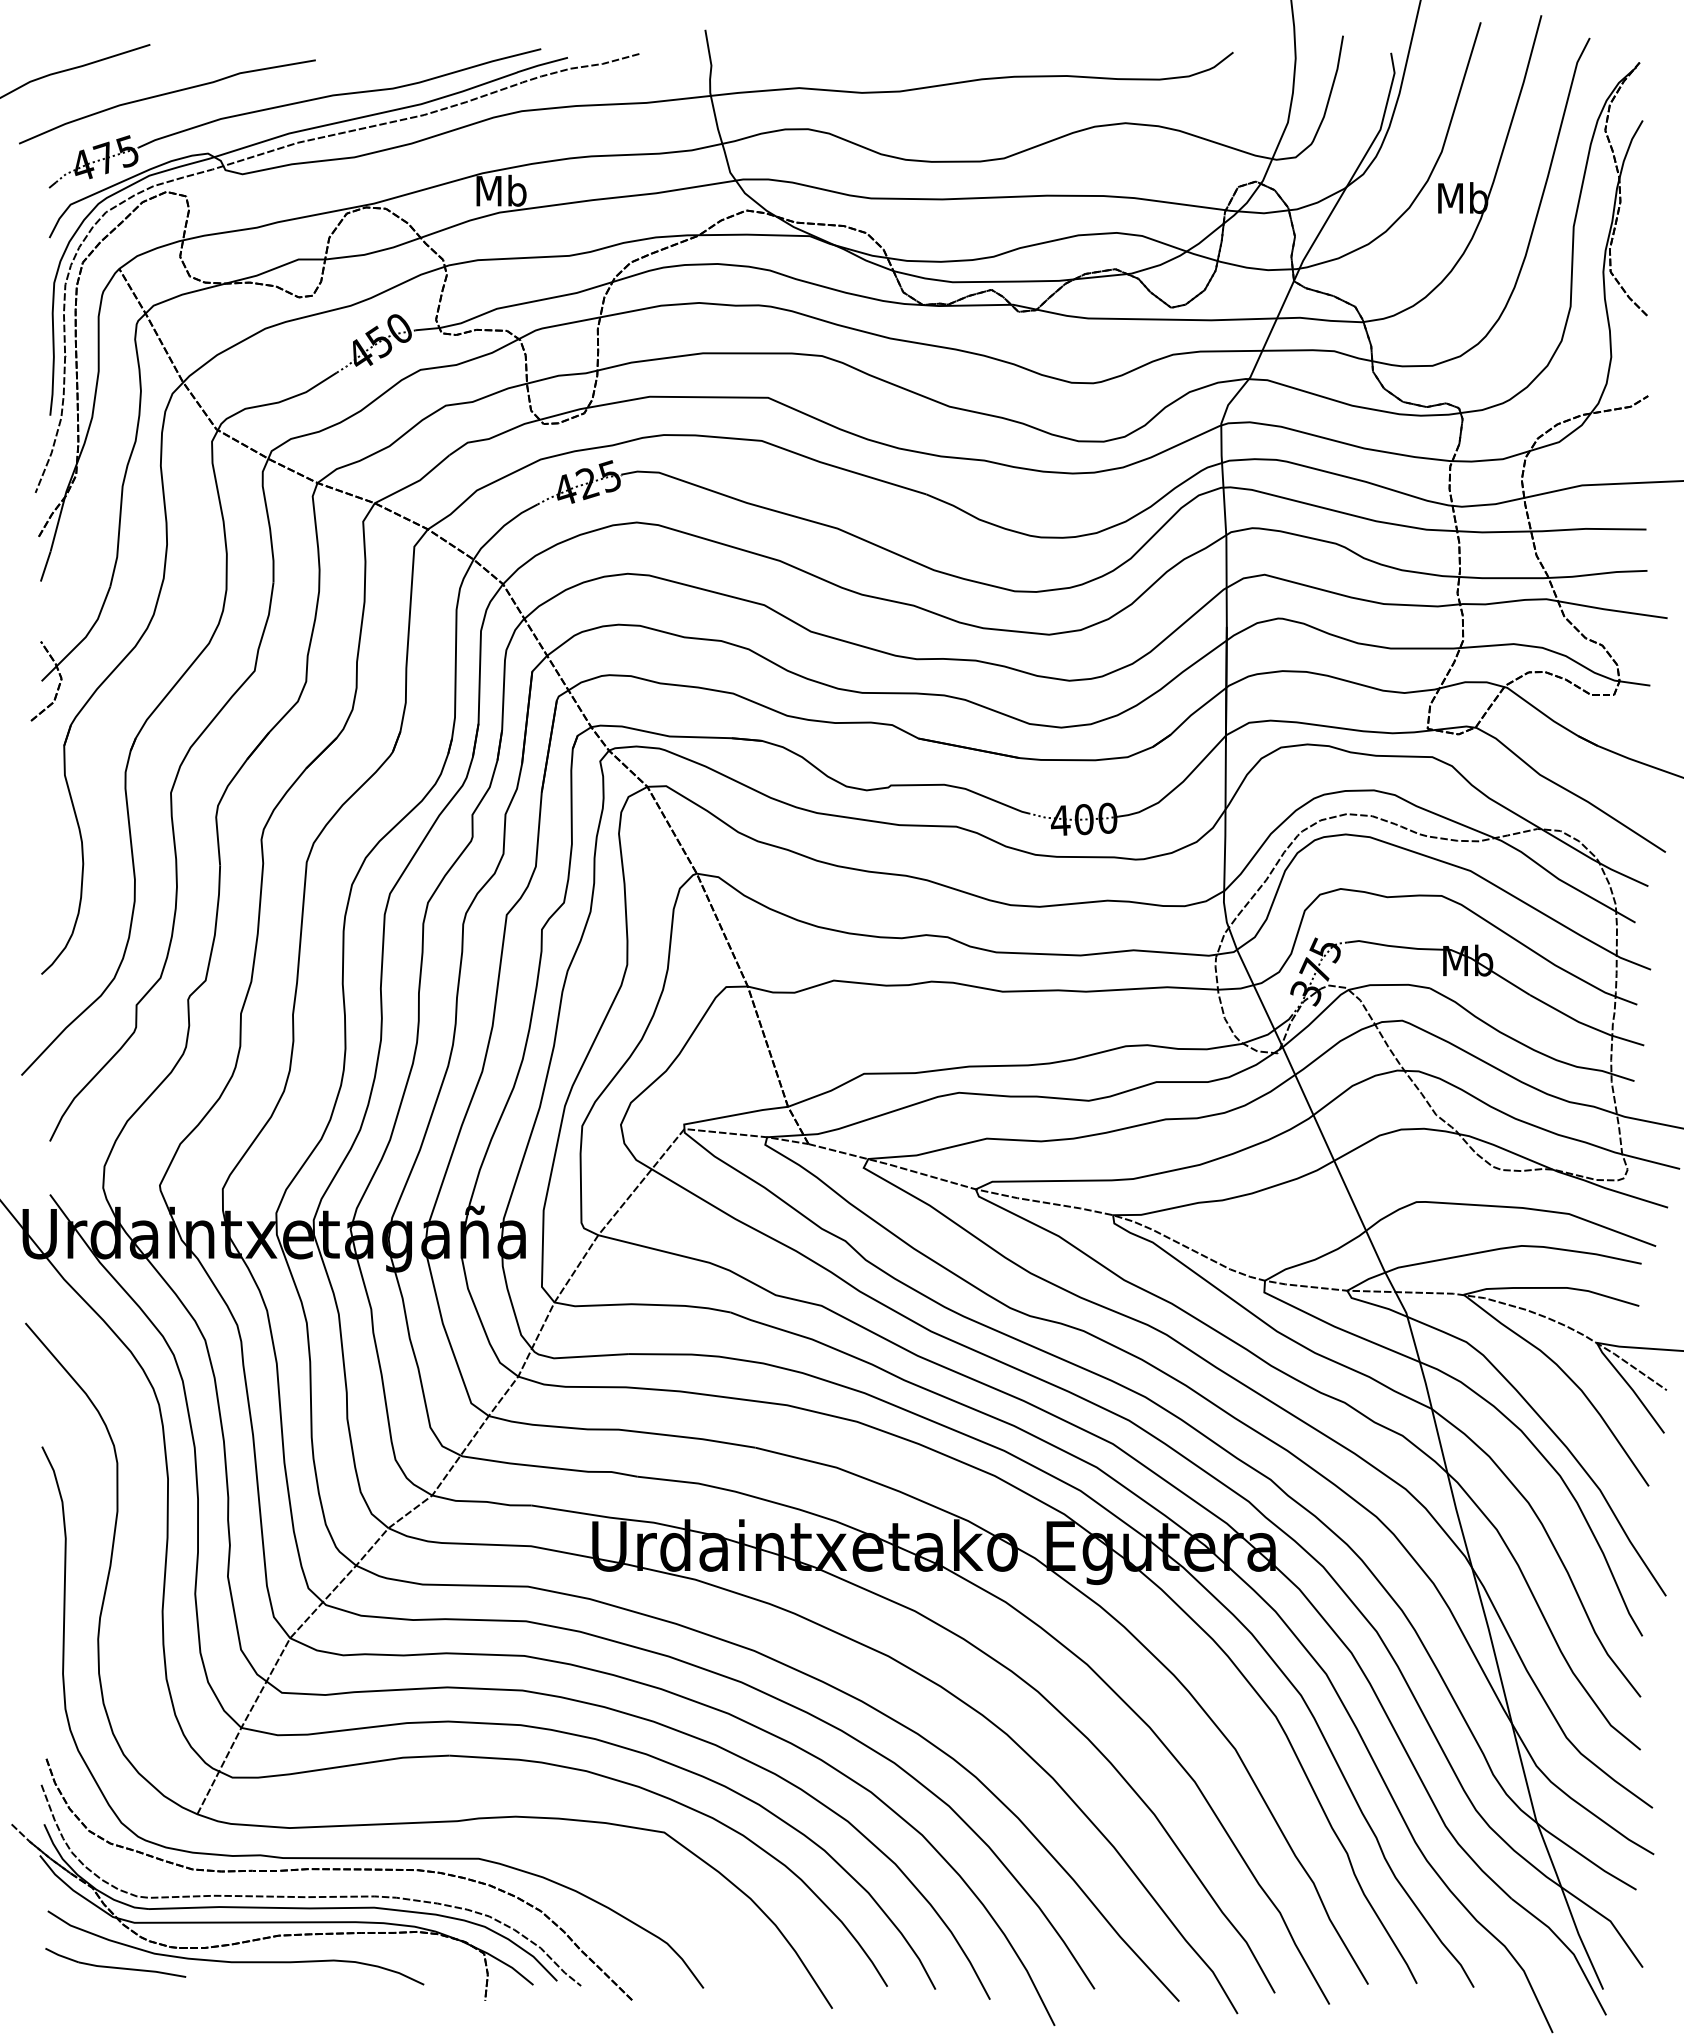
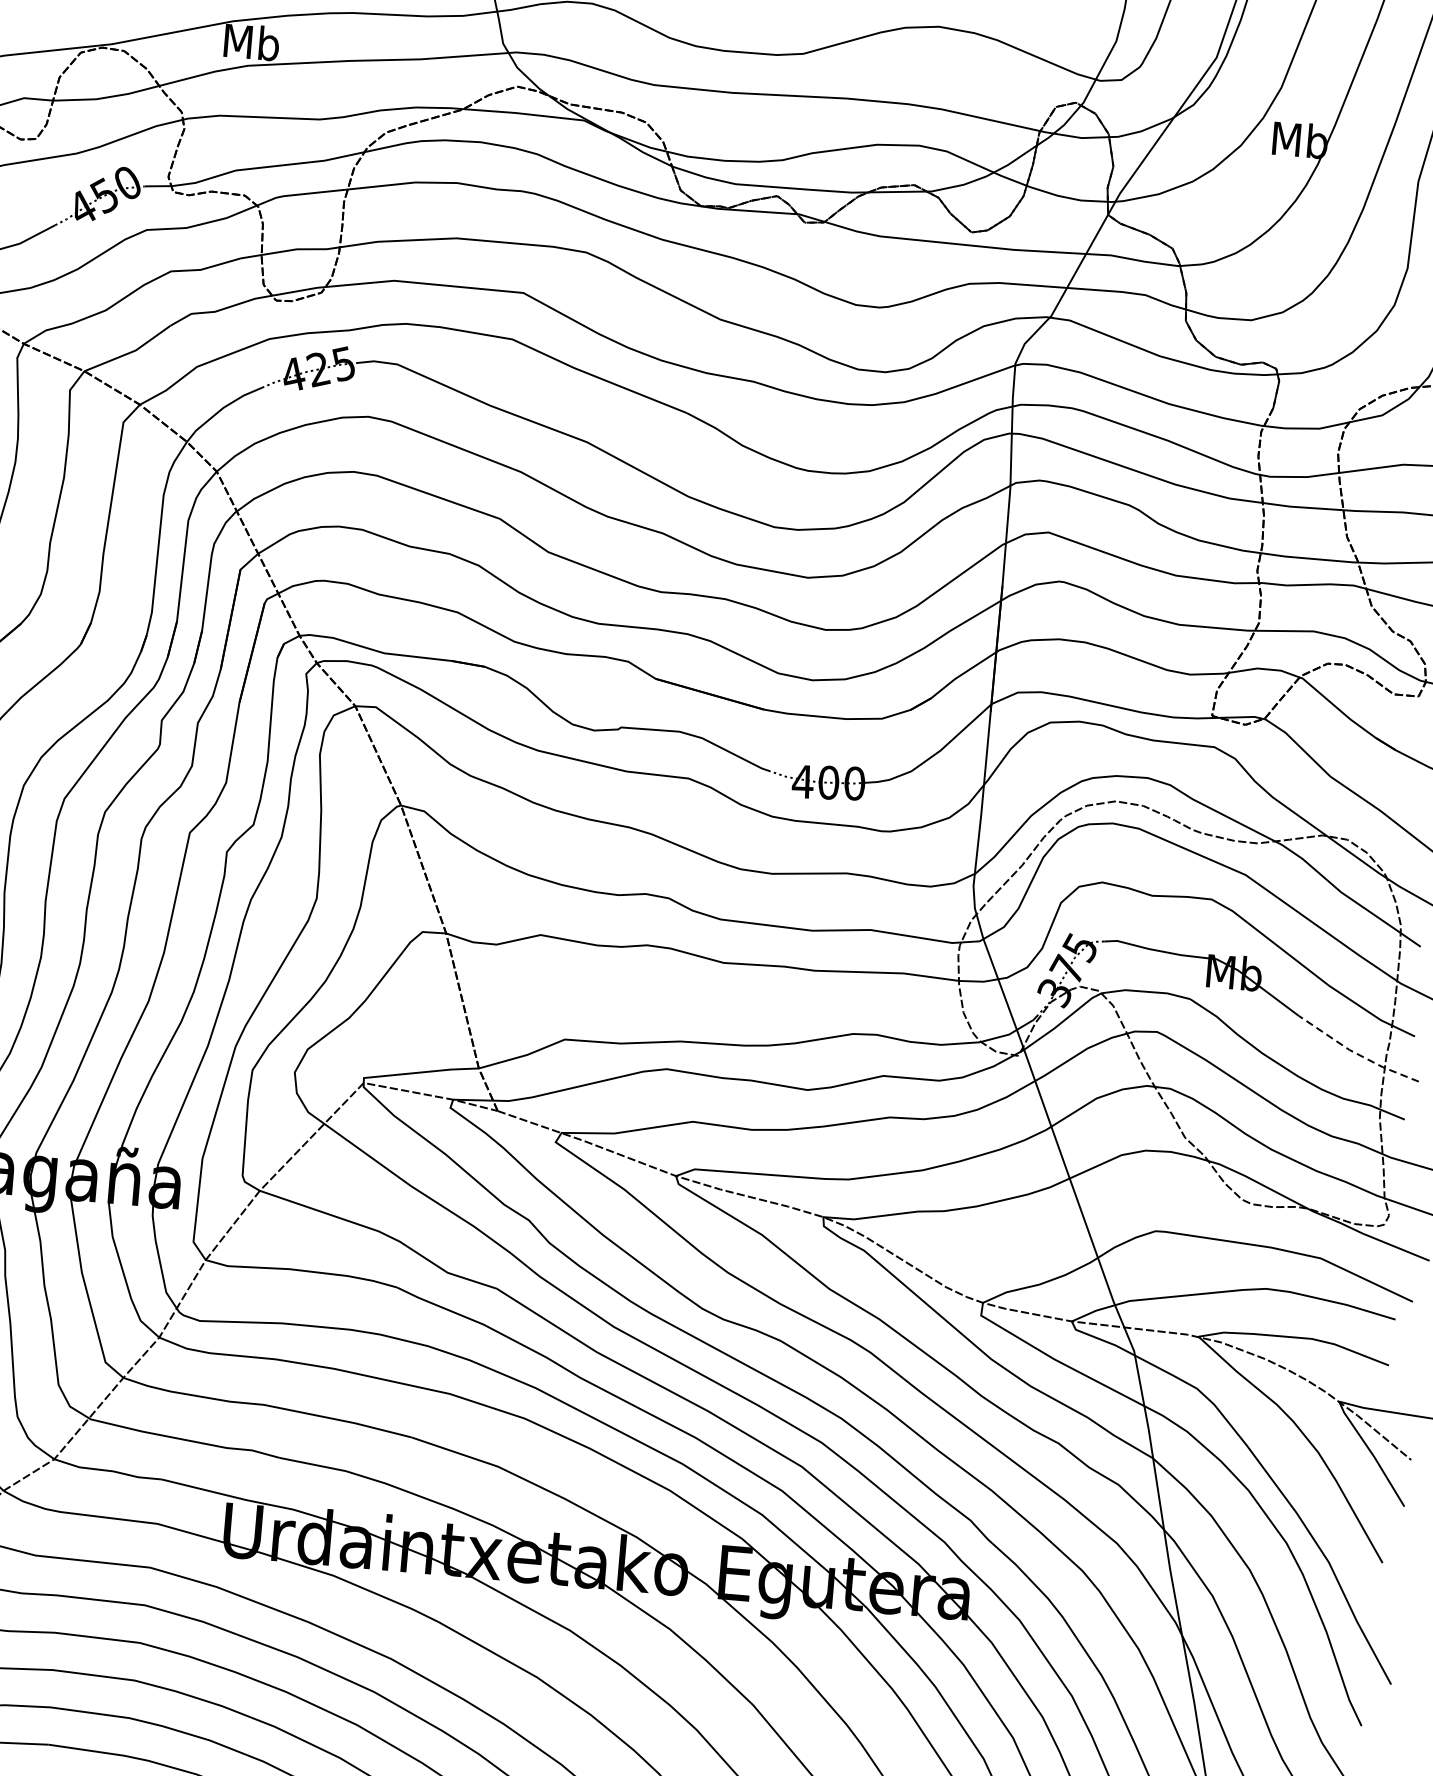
line: (1585, 1024) -> (1356, 1053), solid -> dashed

